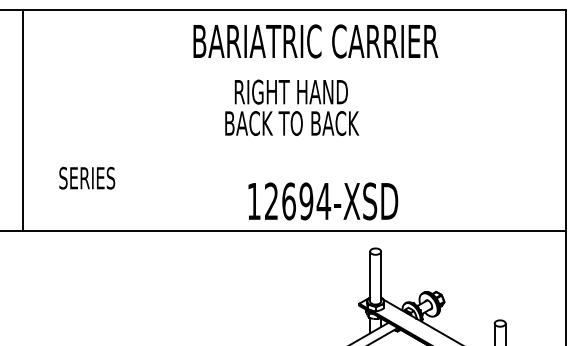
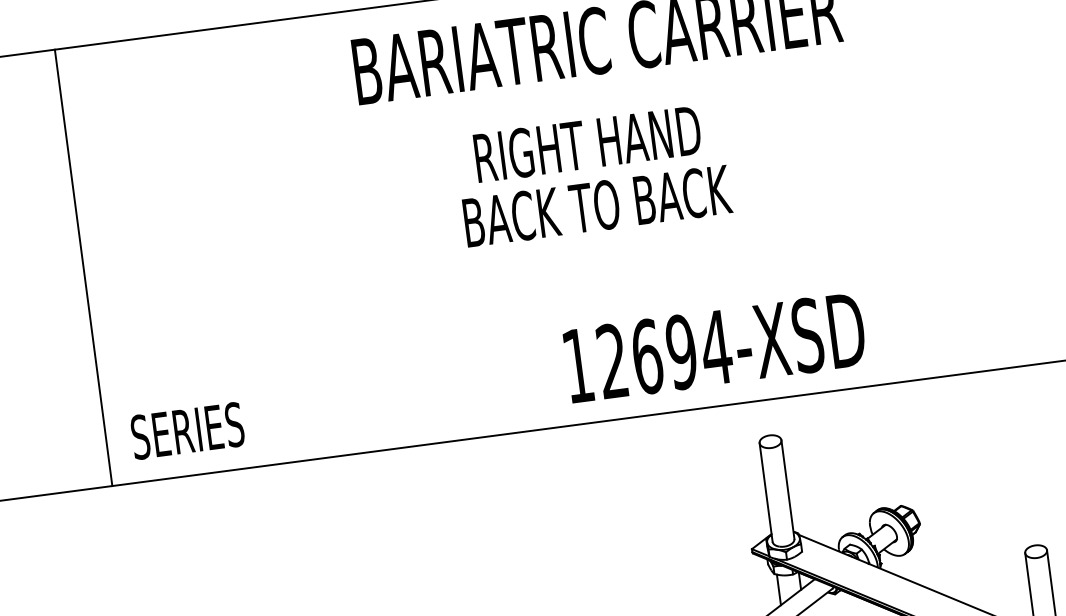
text: (292, 107) -> (593, 174), moved
line: (23, 120) -> (84, 267), moved
text: (87, 177) -> (188, 429), moved
text: (323, 201) -> (715, 347), moved

